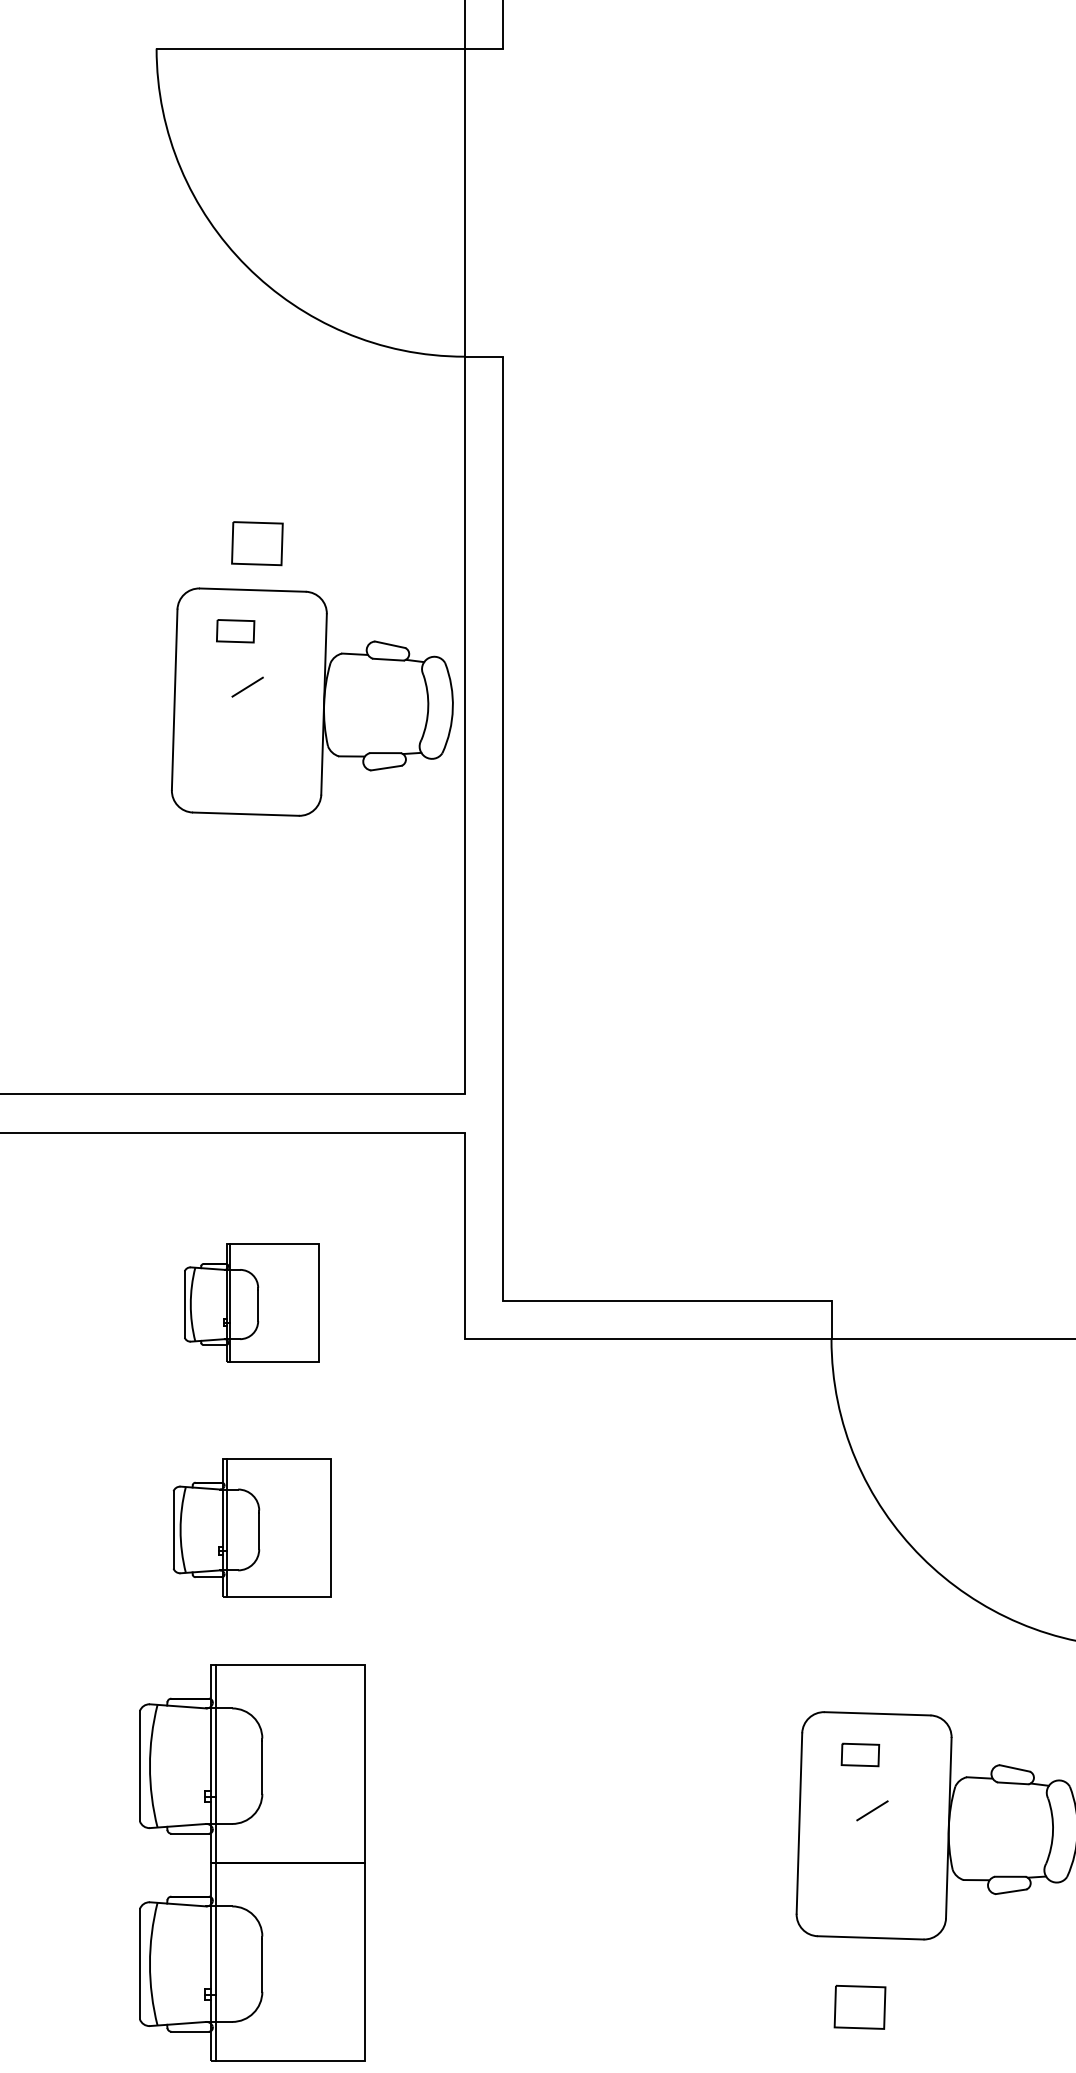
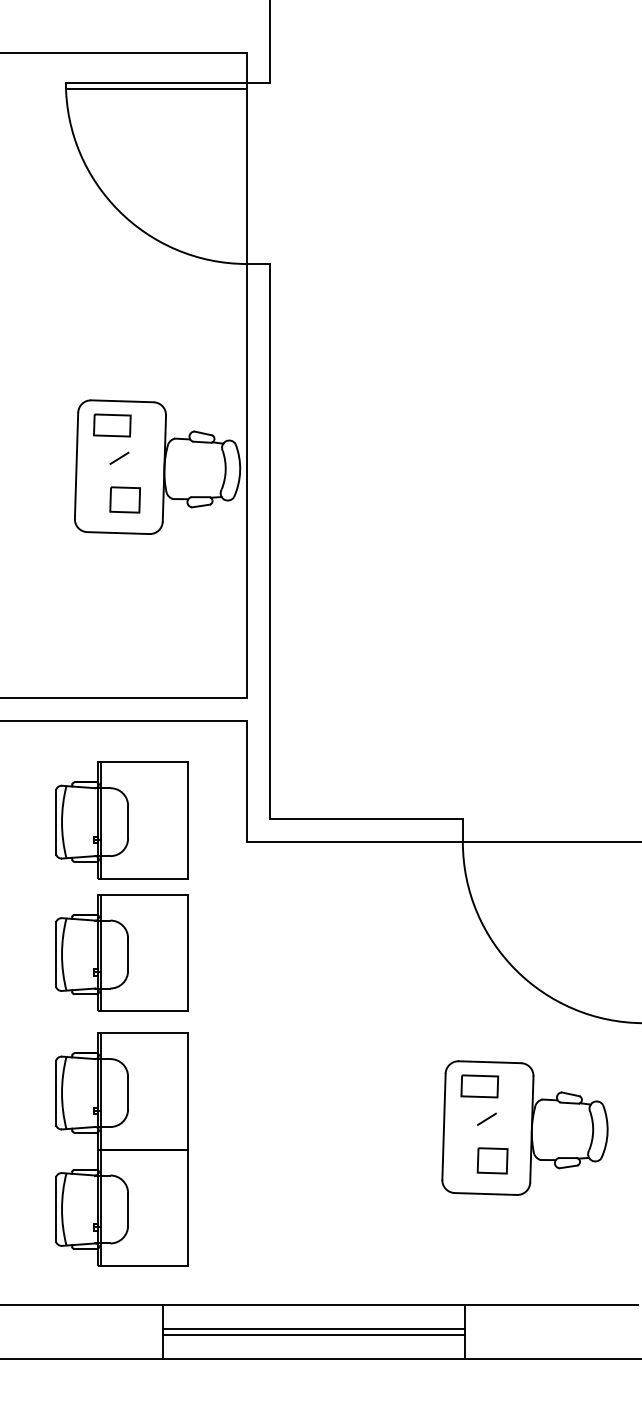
line: (310, 58) -> (156, 88), added
part: (256, 542) -> (124, 499), moved
part: (235, 631) -> (112, 425), size x1.67
part: (251, 1302) -> (121, 820), size x1.67
part: (251, 1527) -> (121, 952), size x1.43
part: (859, 1755) -> (479, 1086), size x1.67
part: (859, 2006) -> (492, 1160), moved

